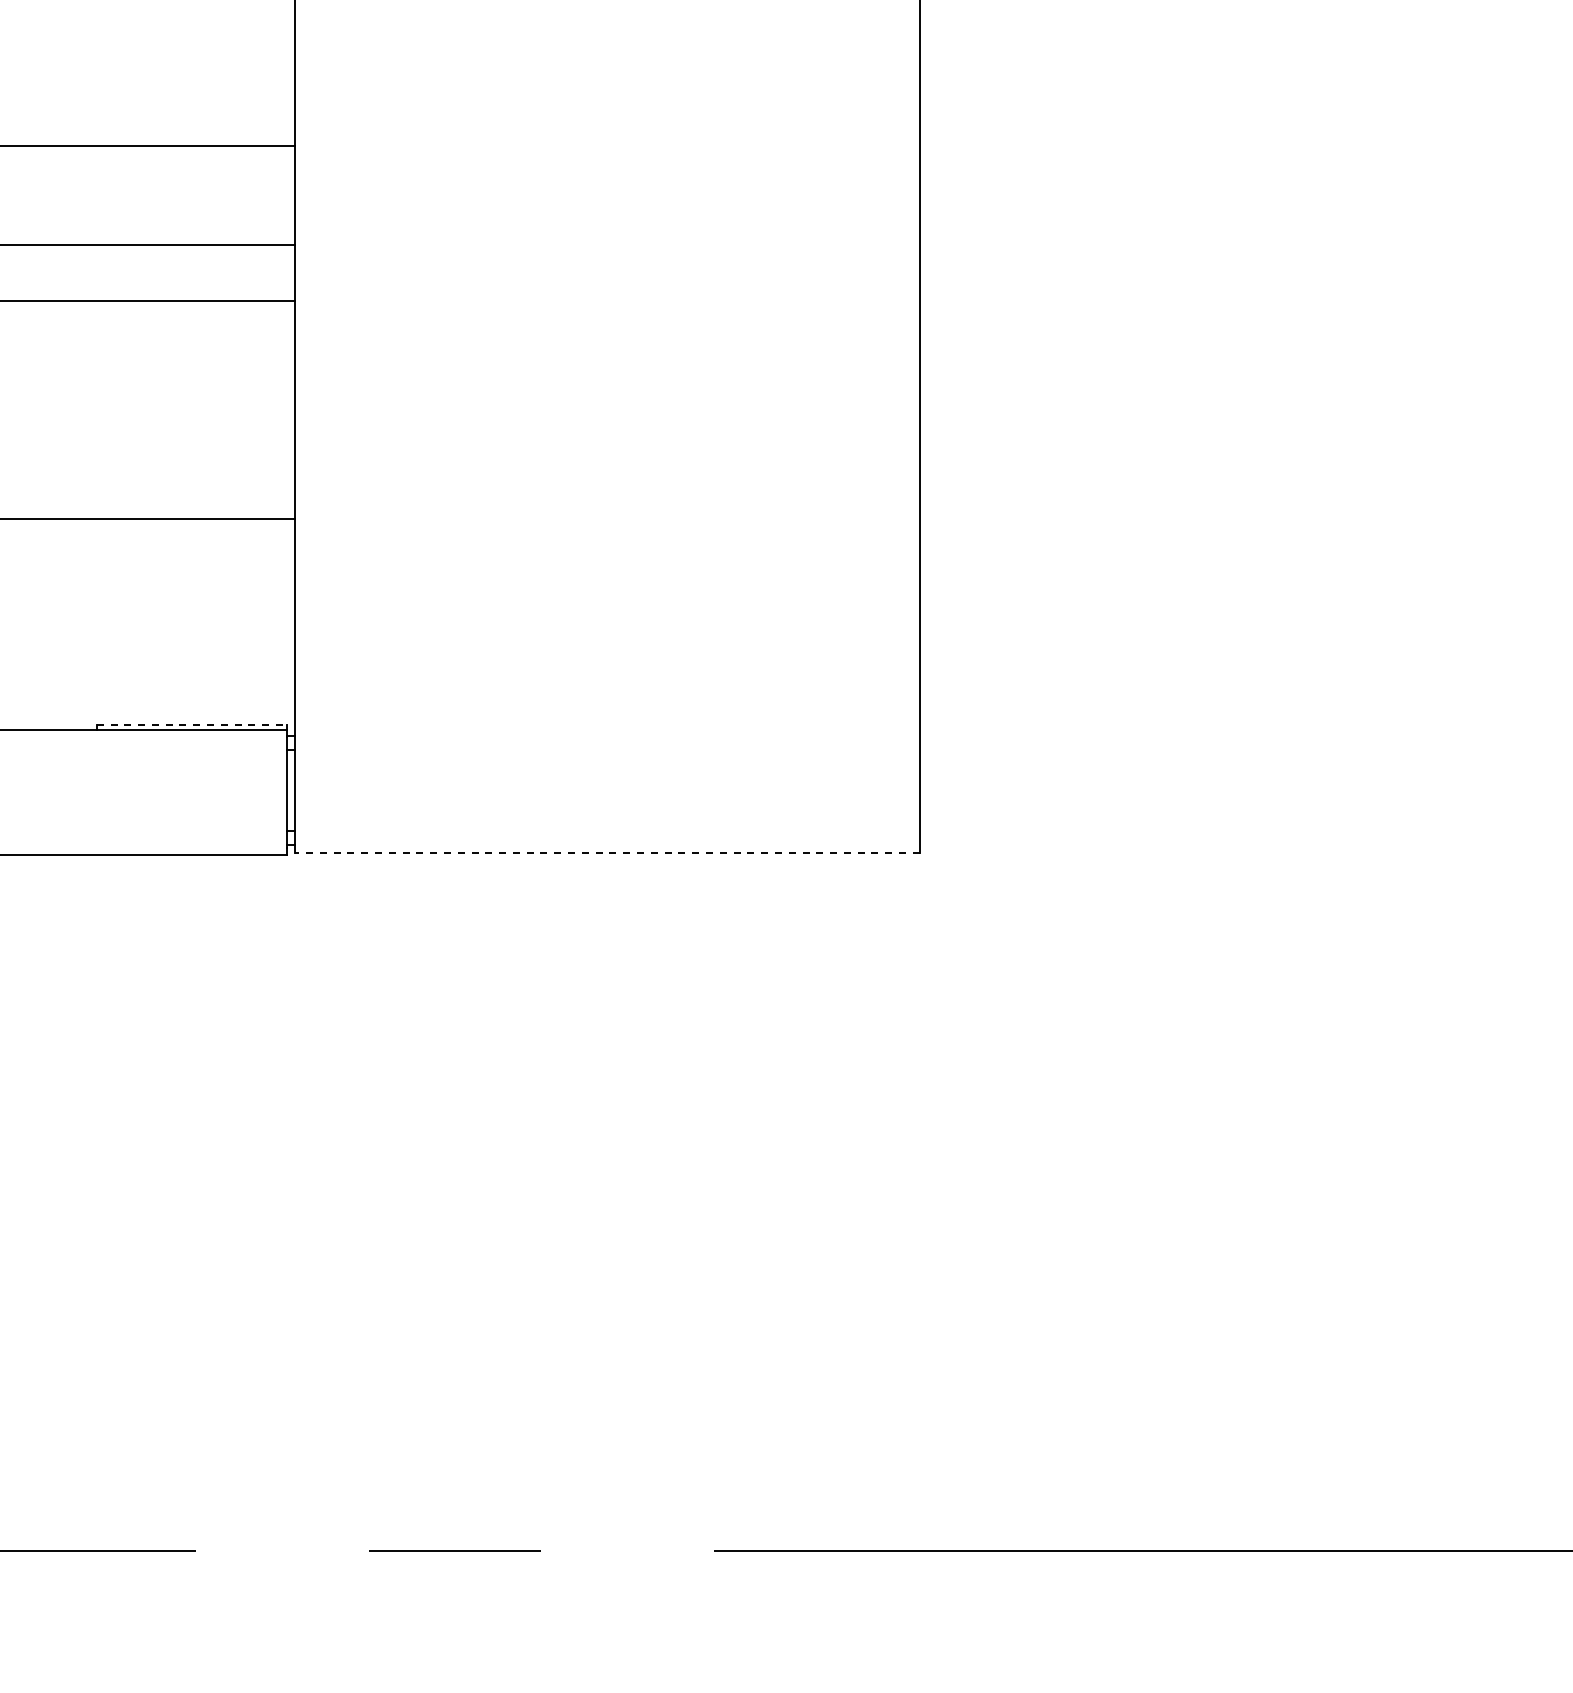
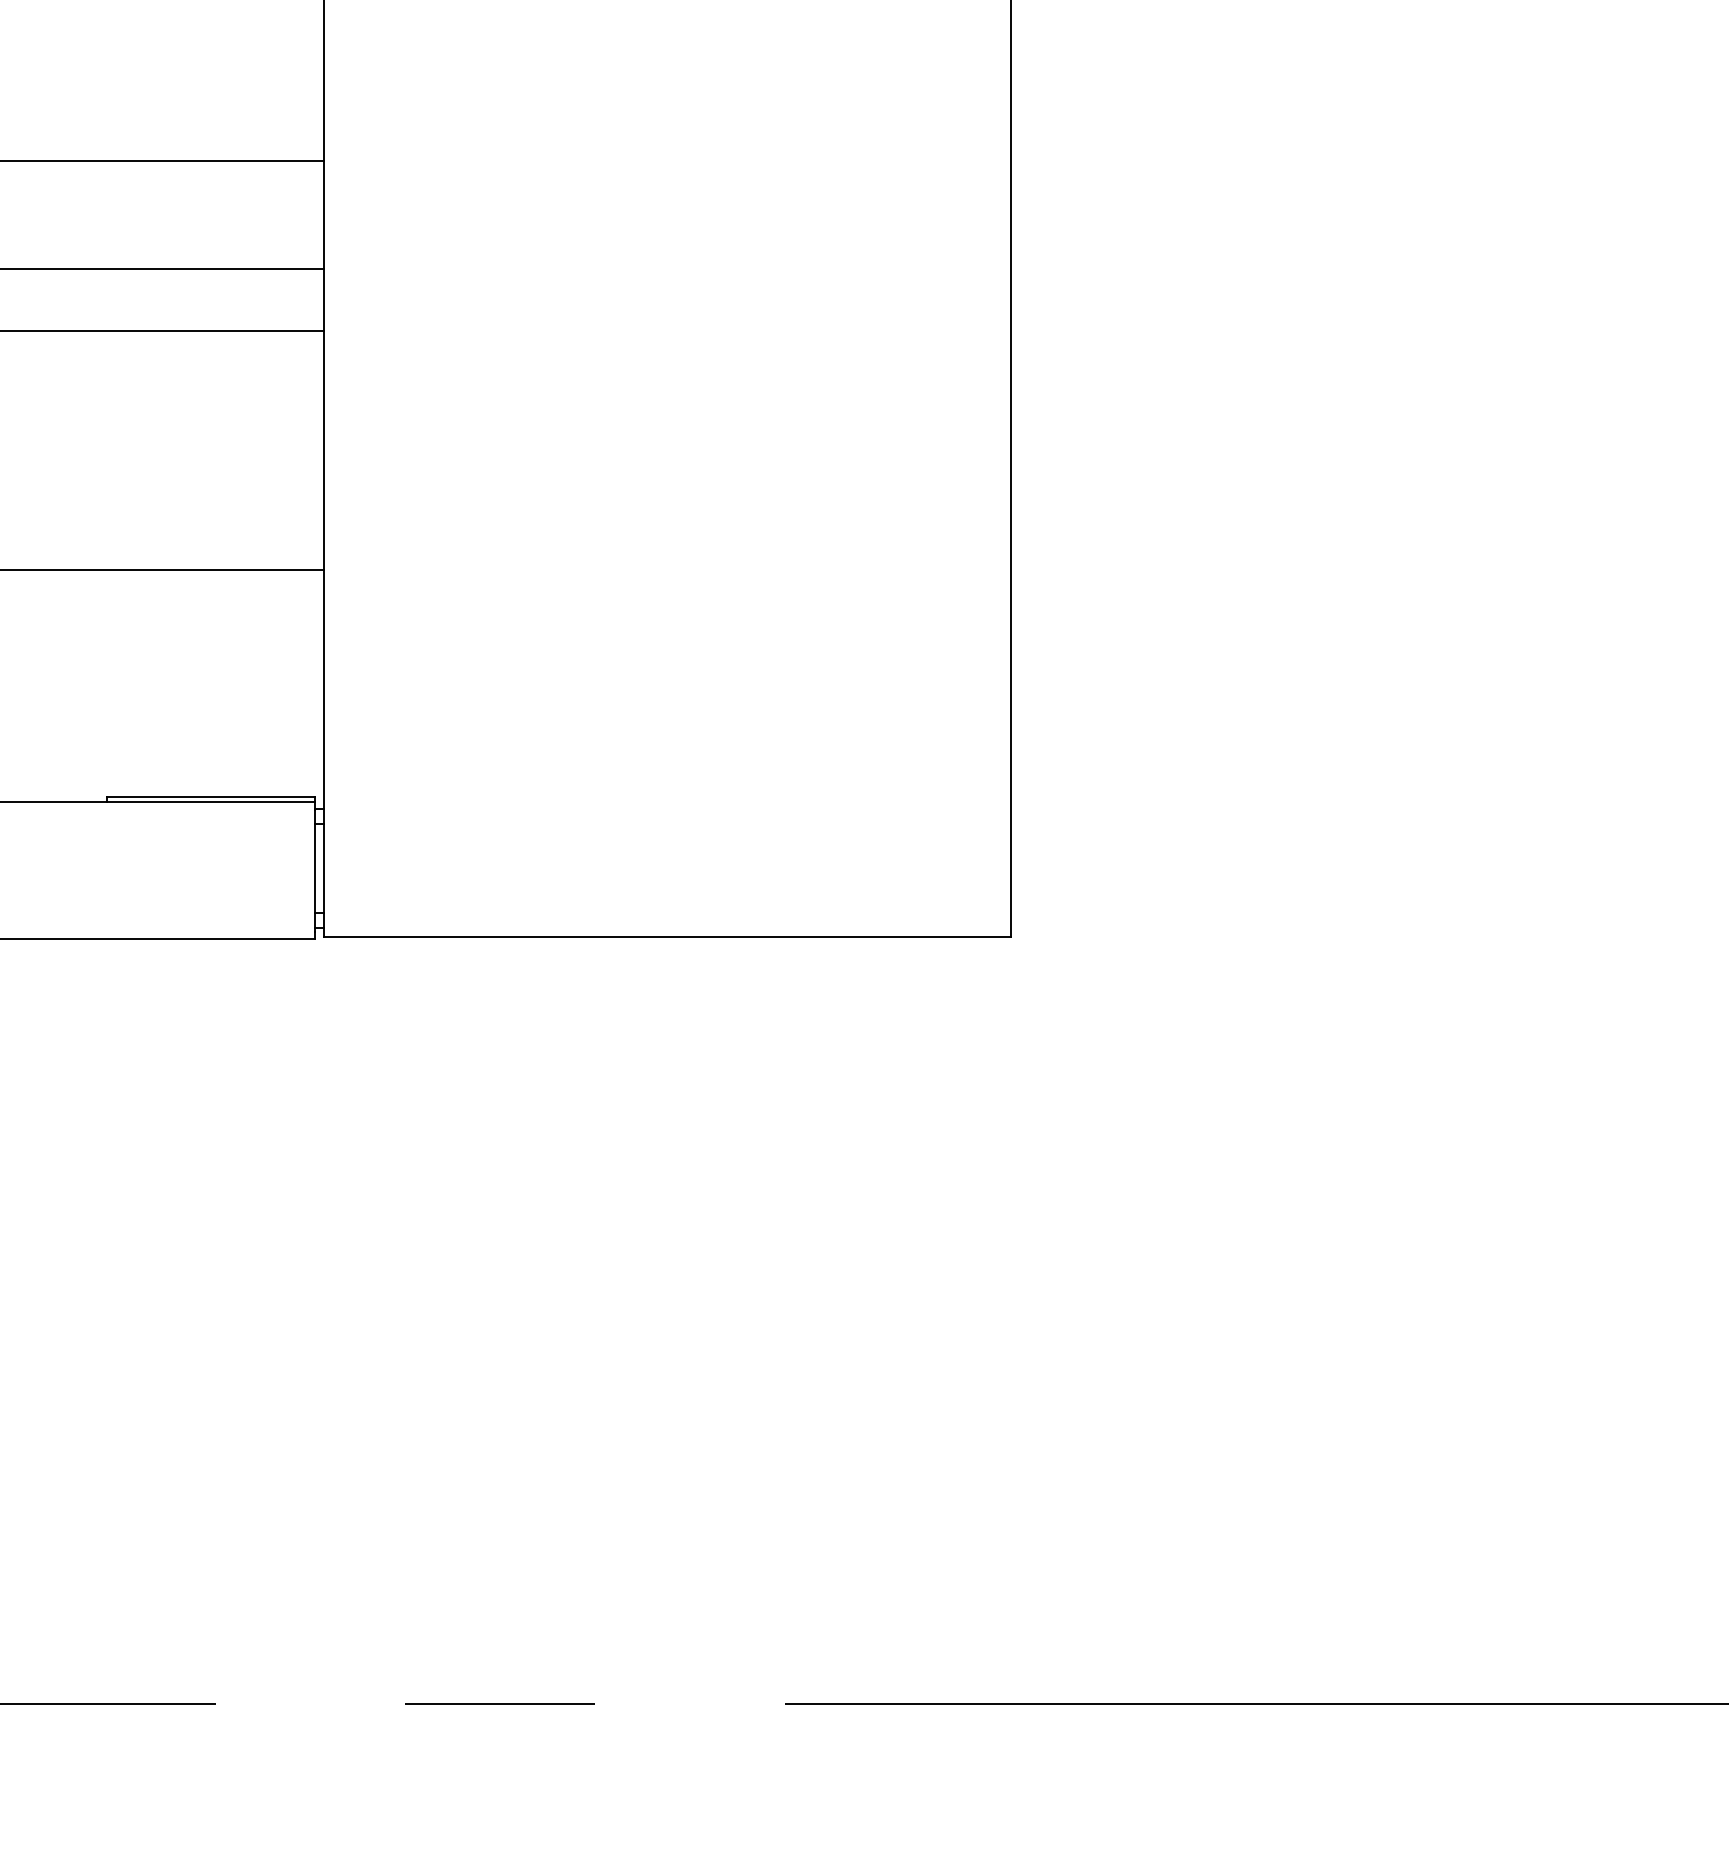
line: (192, 725) -> (211, 797), dashed -> solid
line: (606, 852) -> (666, 936), dashed -> solid

